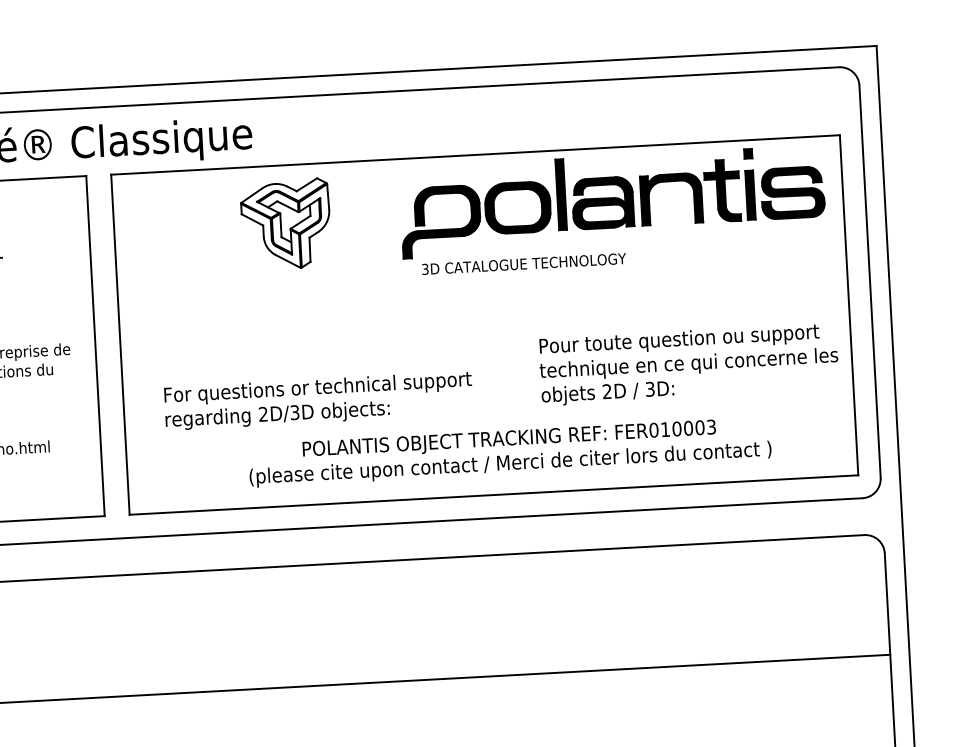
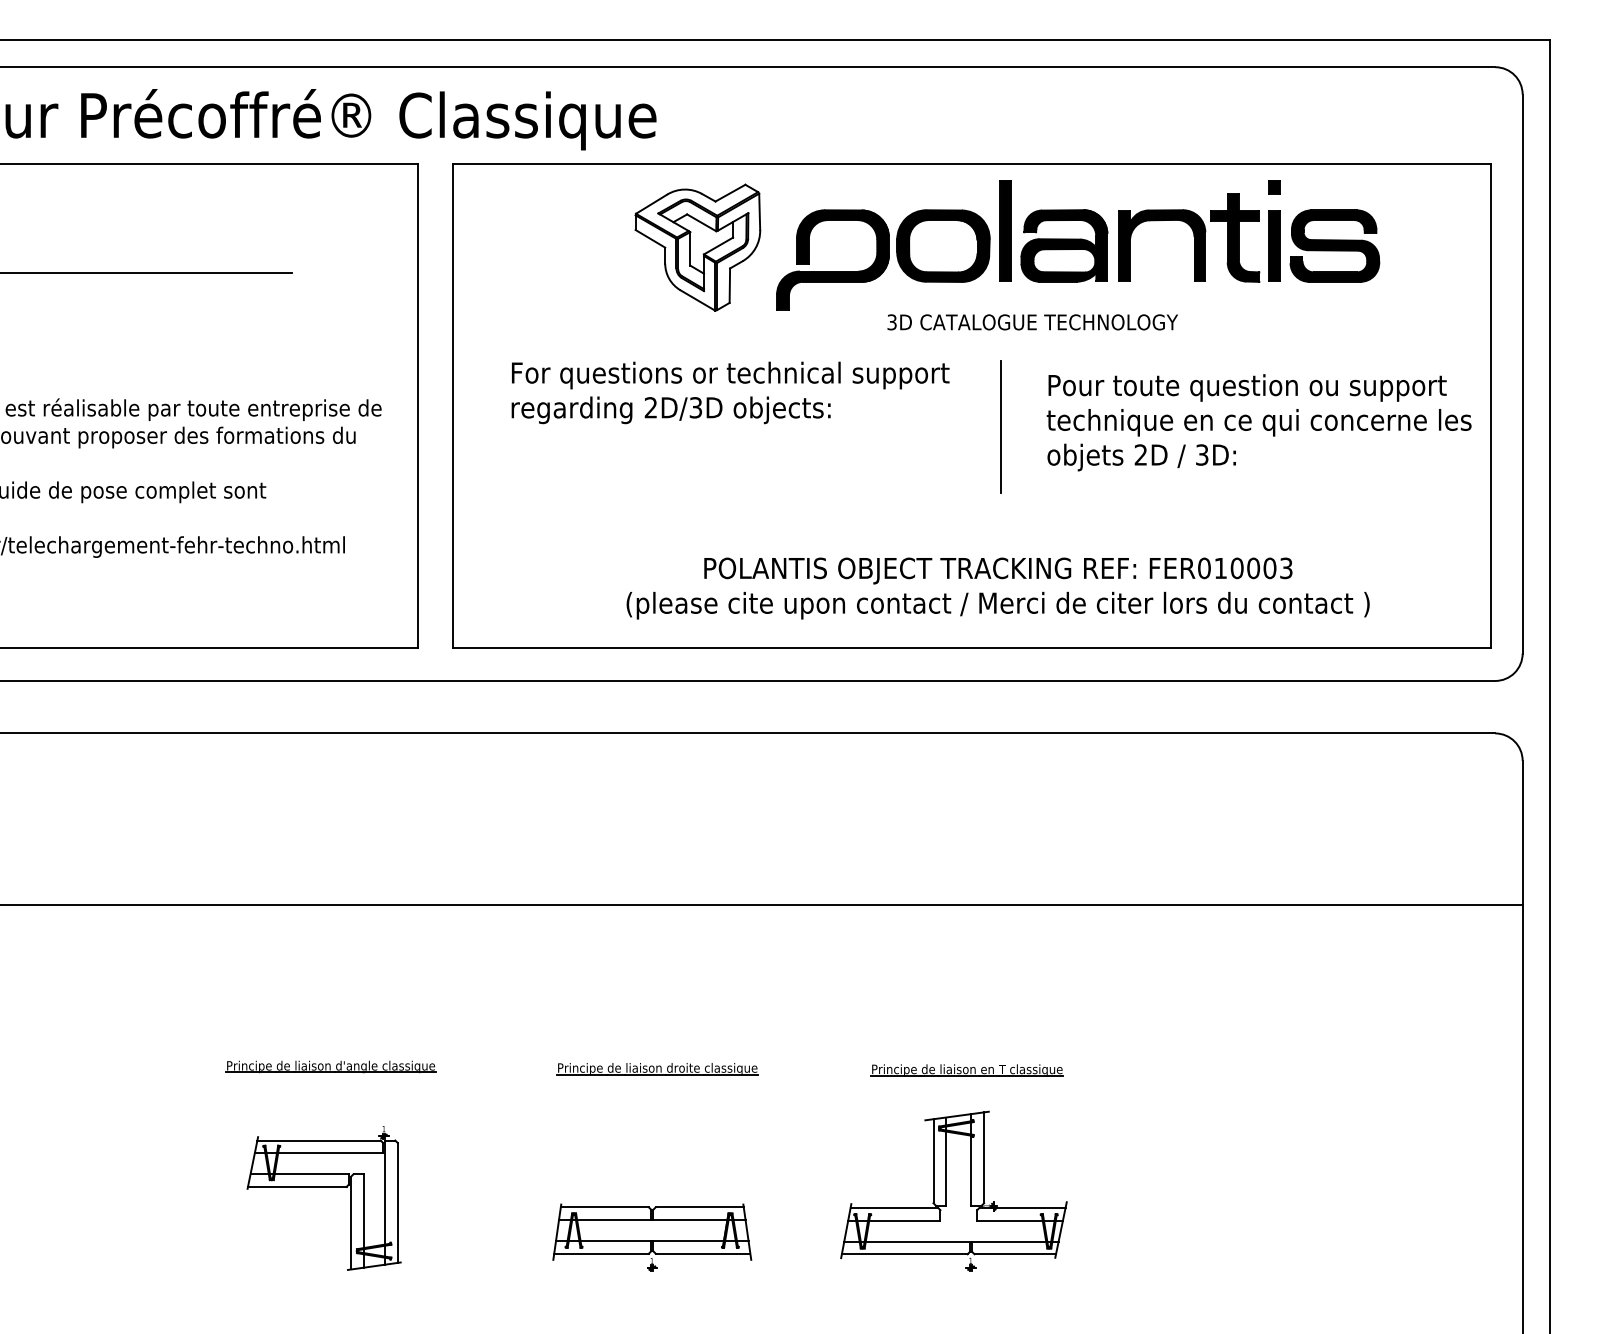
part: (612, 202) -> (1078, 245), moved
line: (505, 338) -> (1000, 426), added
text: (688, 364) -> (1258, 422), moved
text: (318, 400) -> (730, 392), moved

